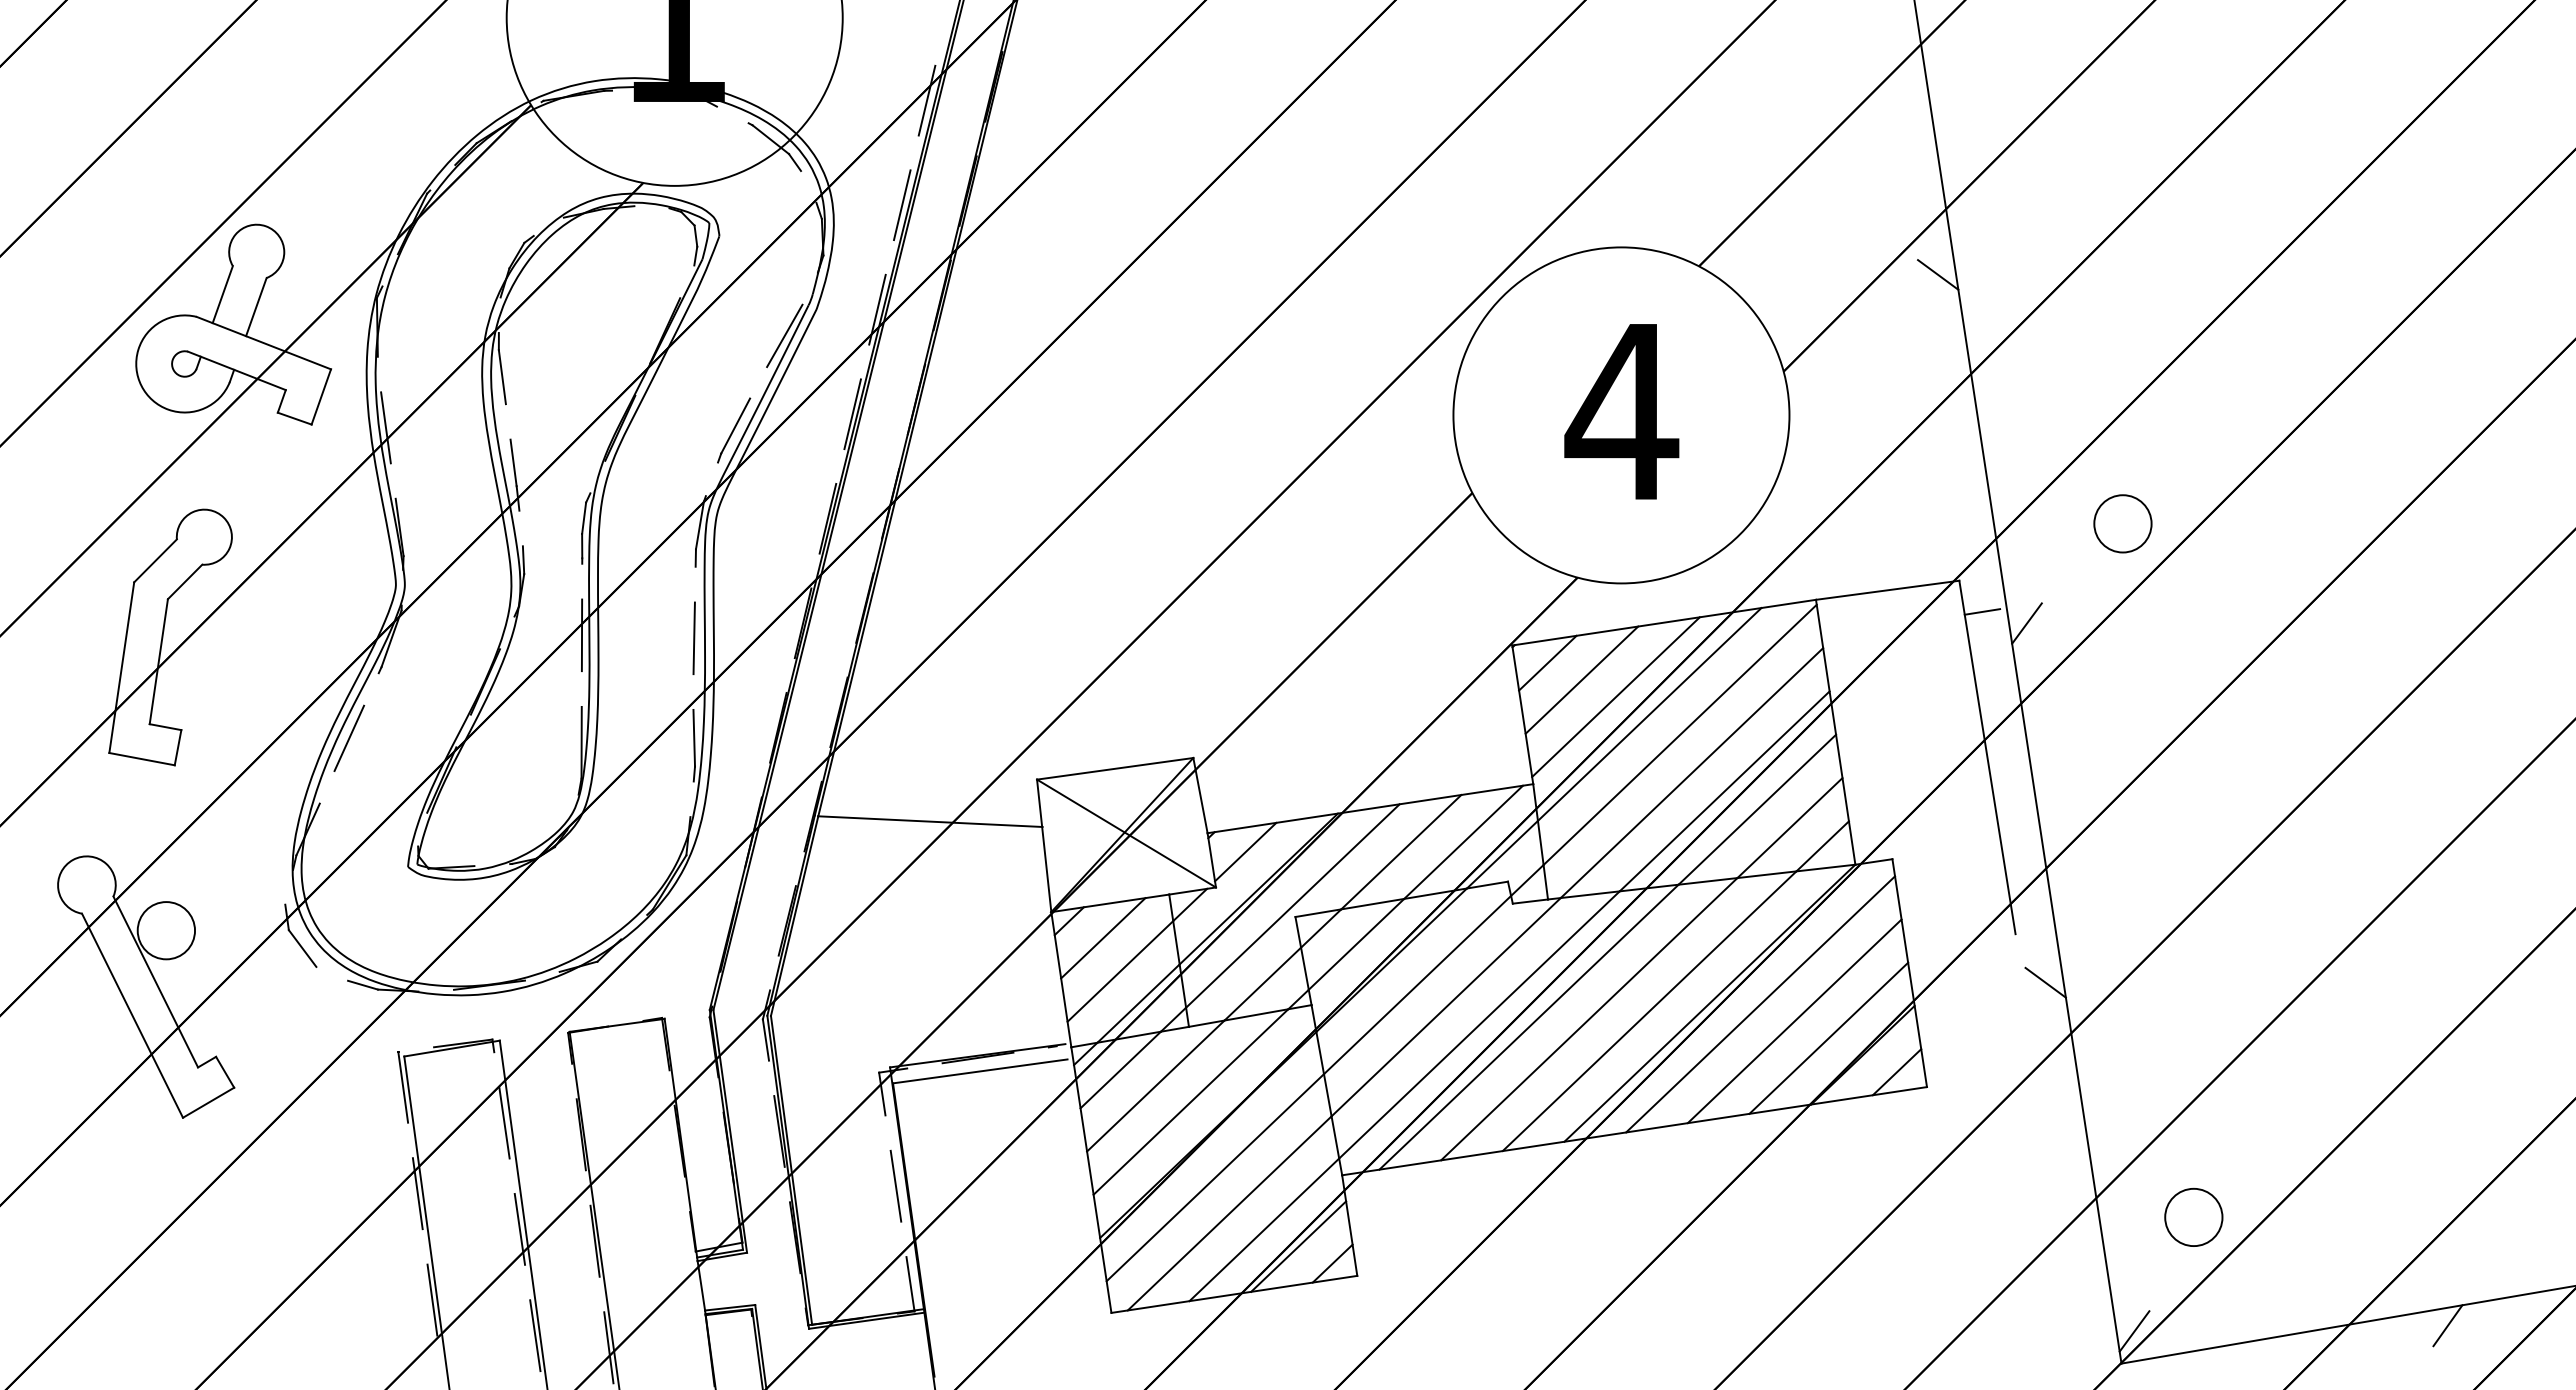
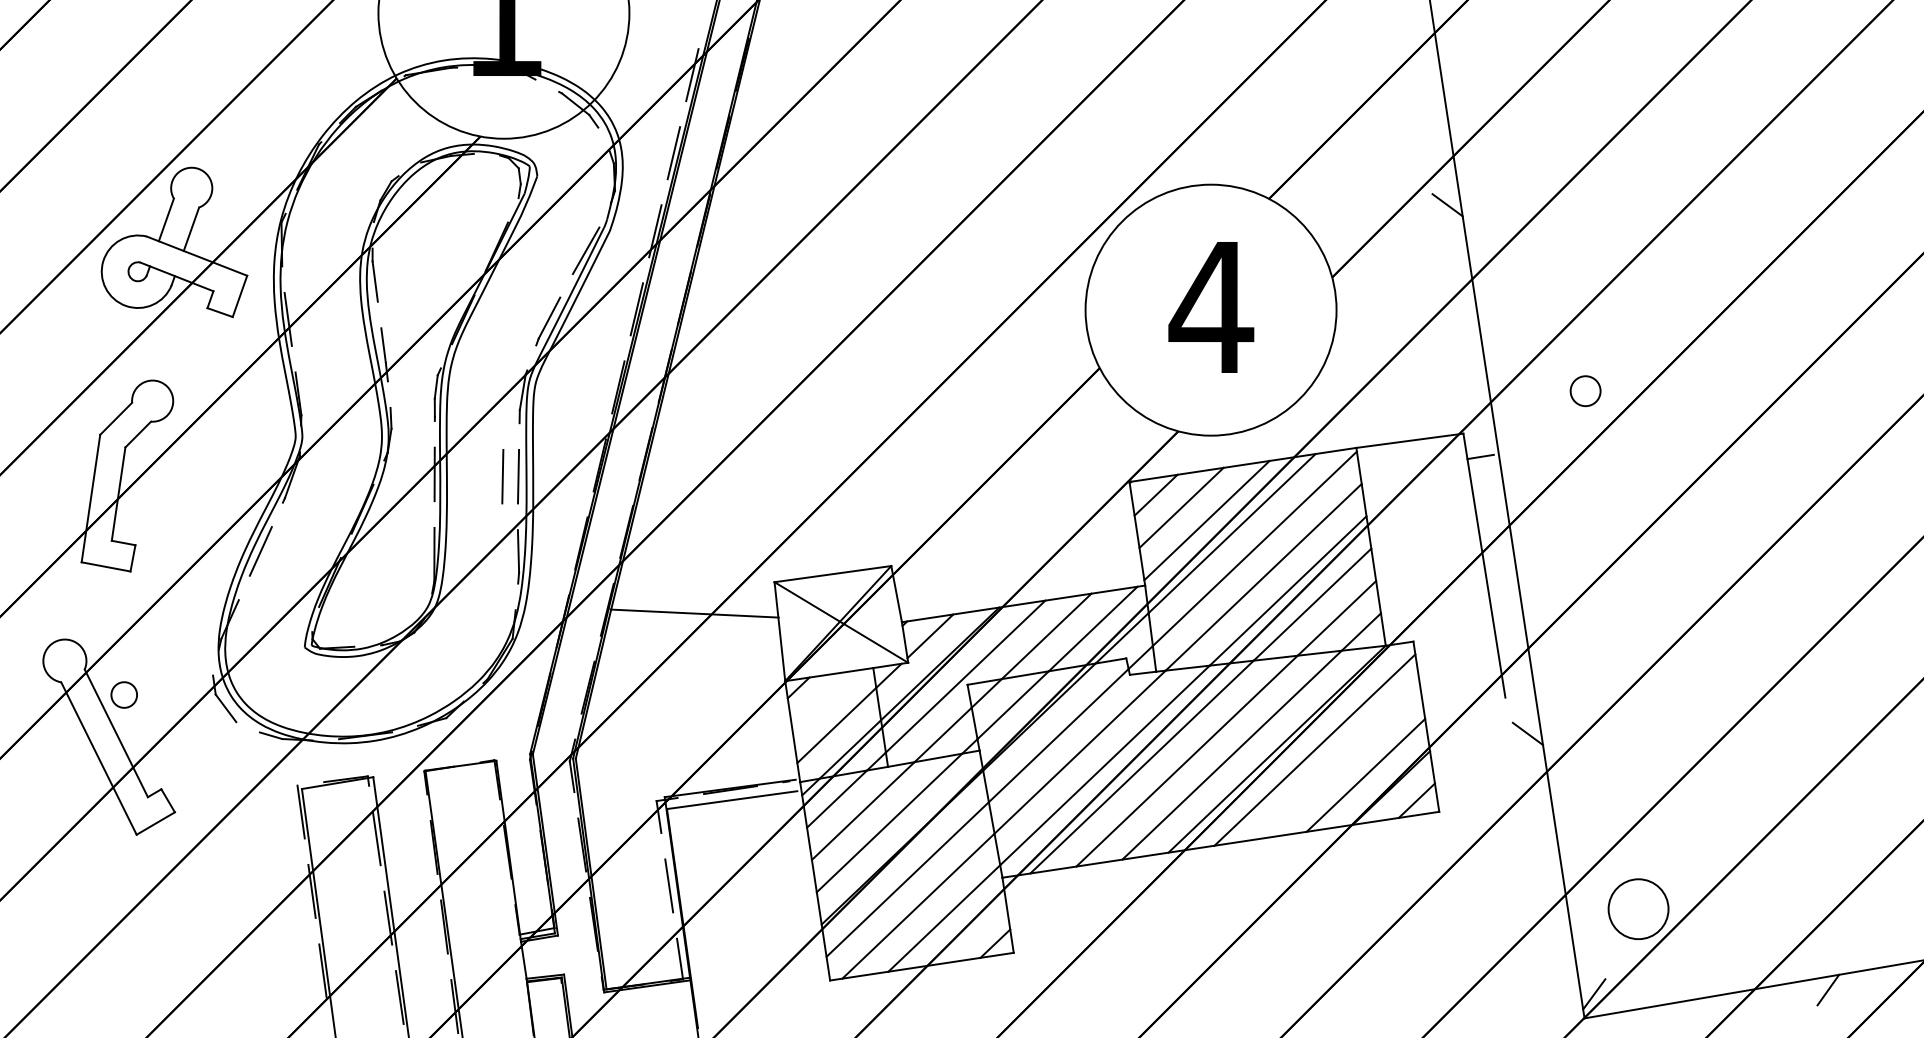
circle: (2122, 523) -> (1585, 390), size x0.7
line: (2026, 623) -> (1513, 465), removed
line: (672, 637) -> (502, 476), added
circle: (166, 930) -> (124, 694), size x0.6
line: (1103, 938) -> (824, 700), removed
line: (1794, 1021) -> (1340, 762), removed
circle: (2193, 1217) -> (1638, 909), size x1.4
line: (1298, 1246) -> (969, 930), removed

